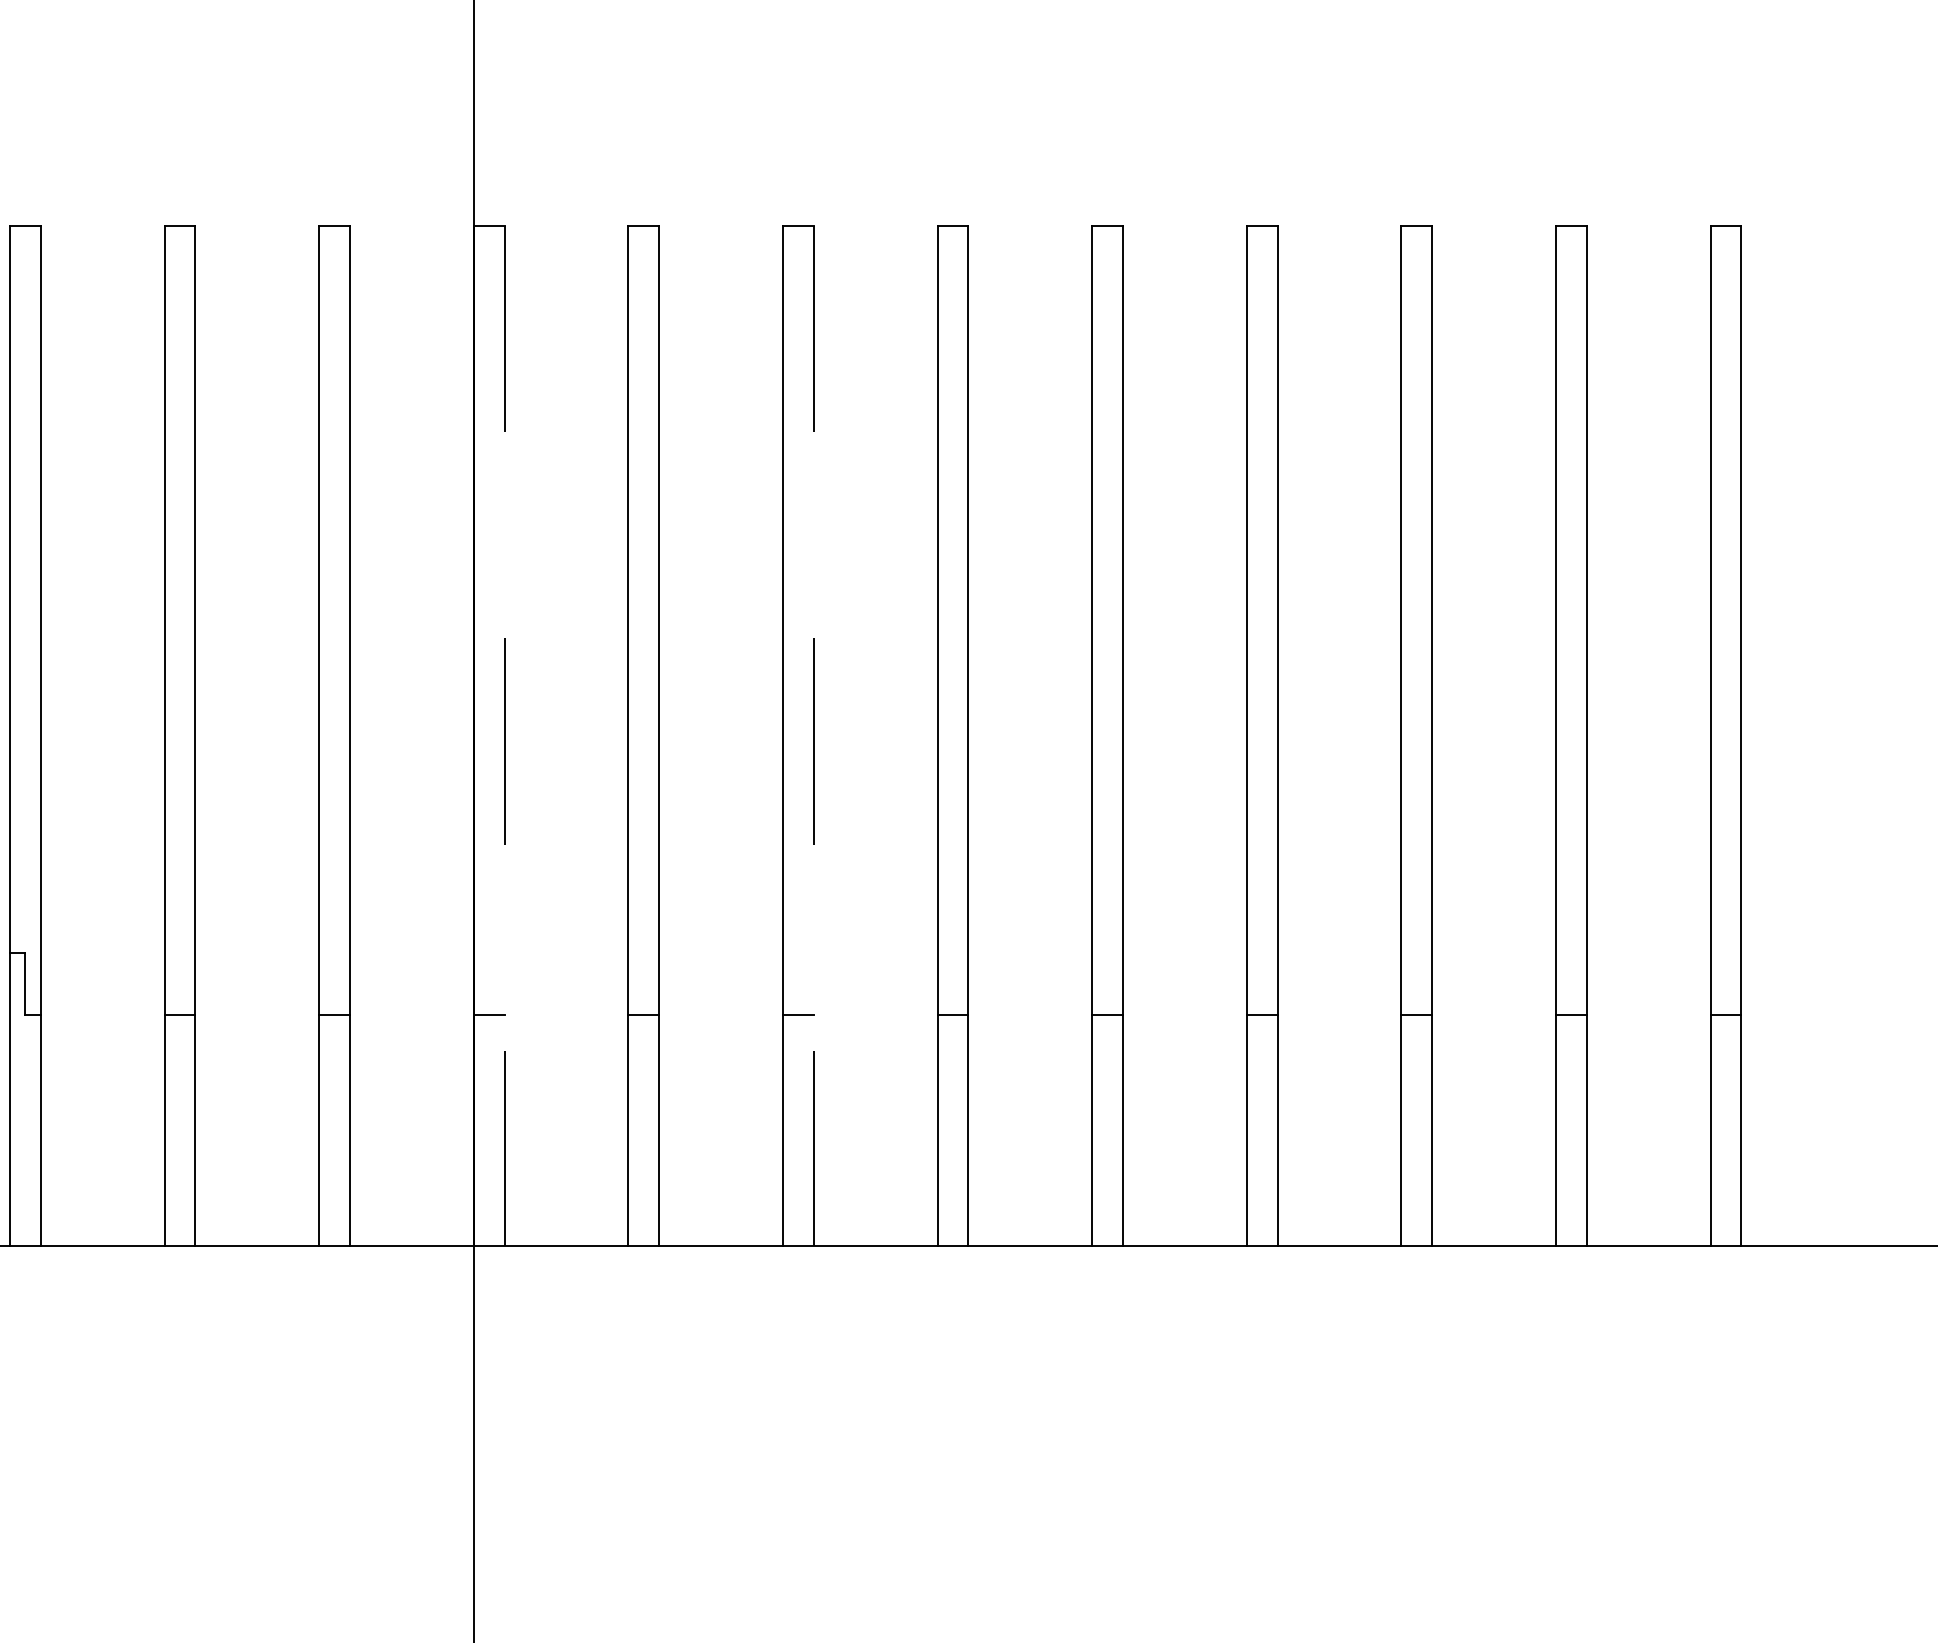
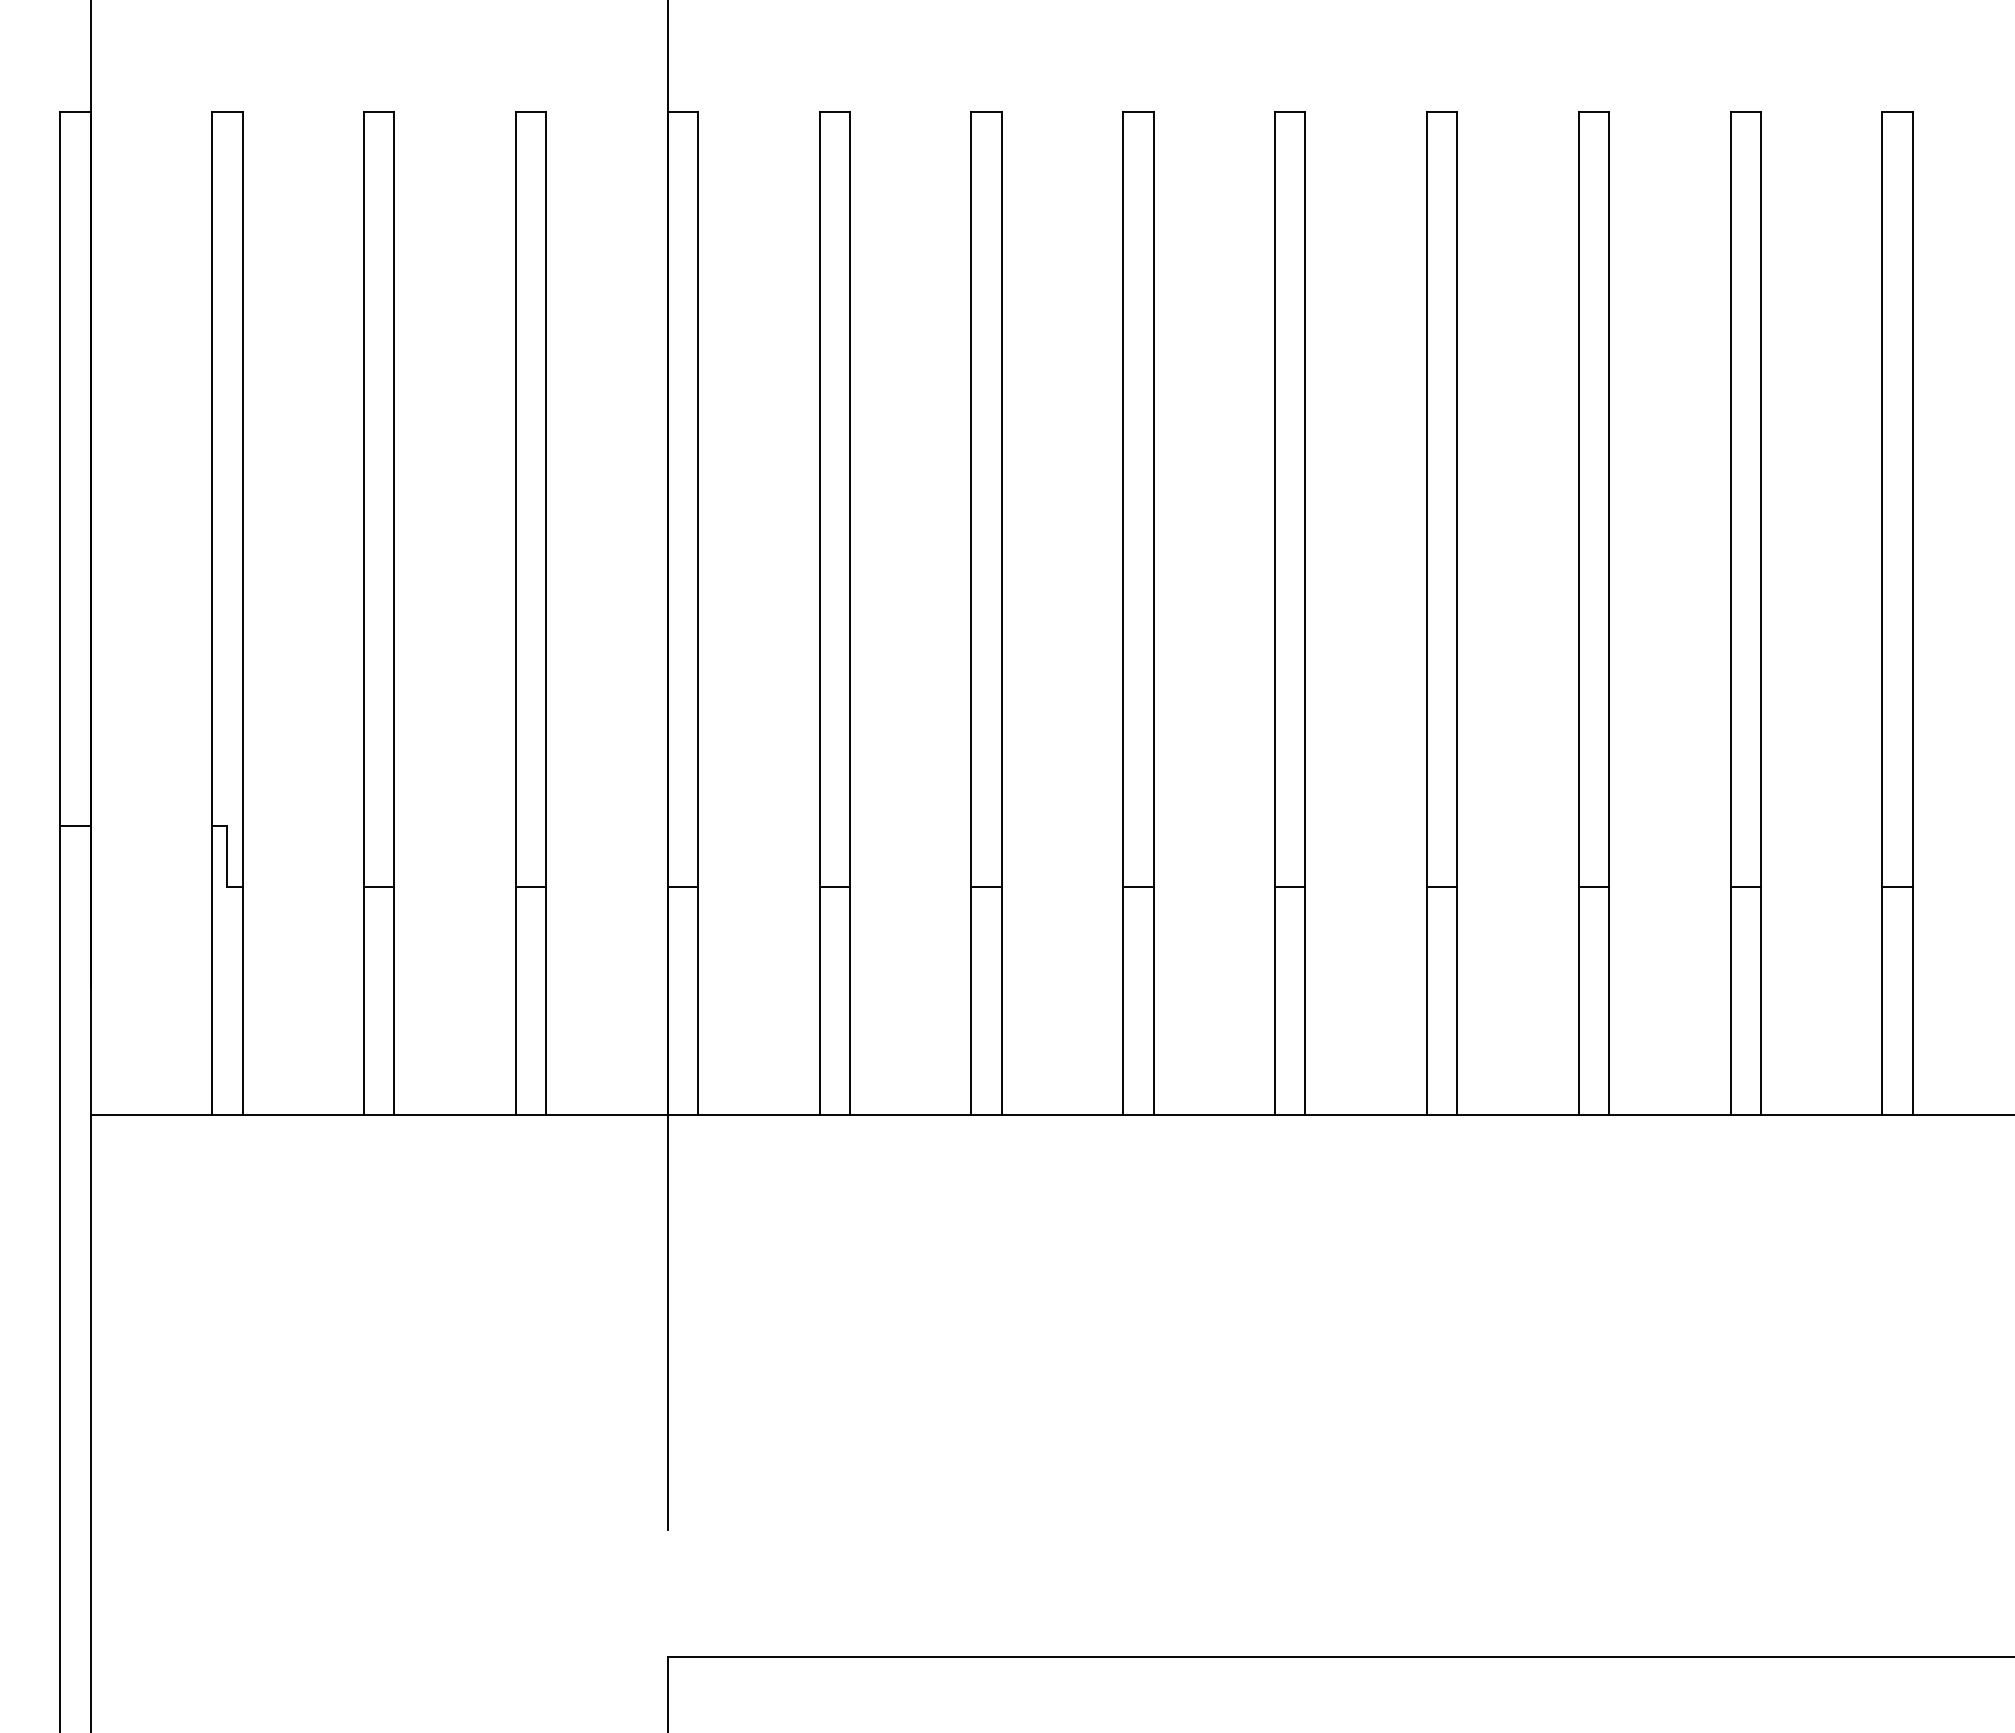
line: (505, 737) -> (698, 614), dashed -> solid
line: (813, 737) -> (1001, 614), dashed -> solid

